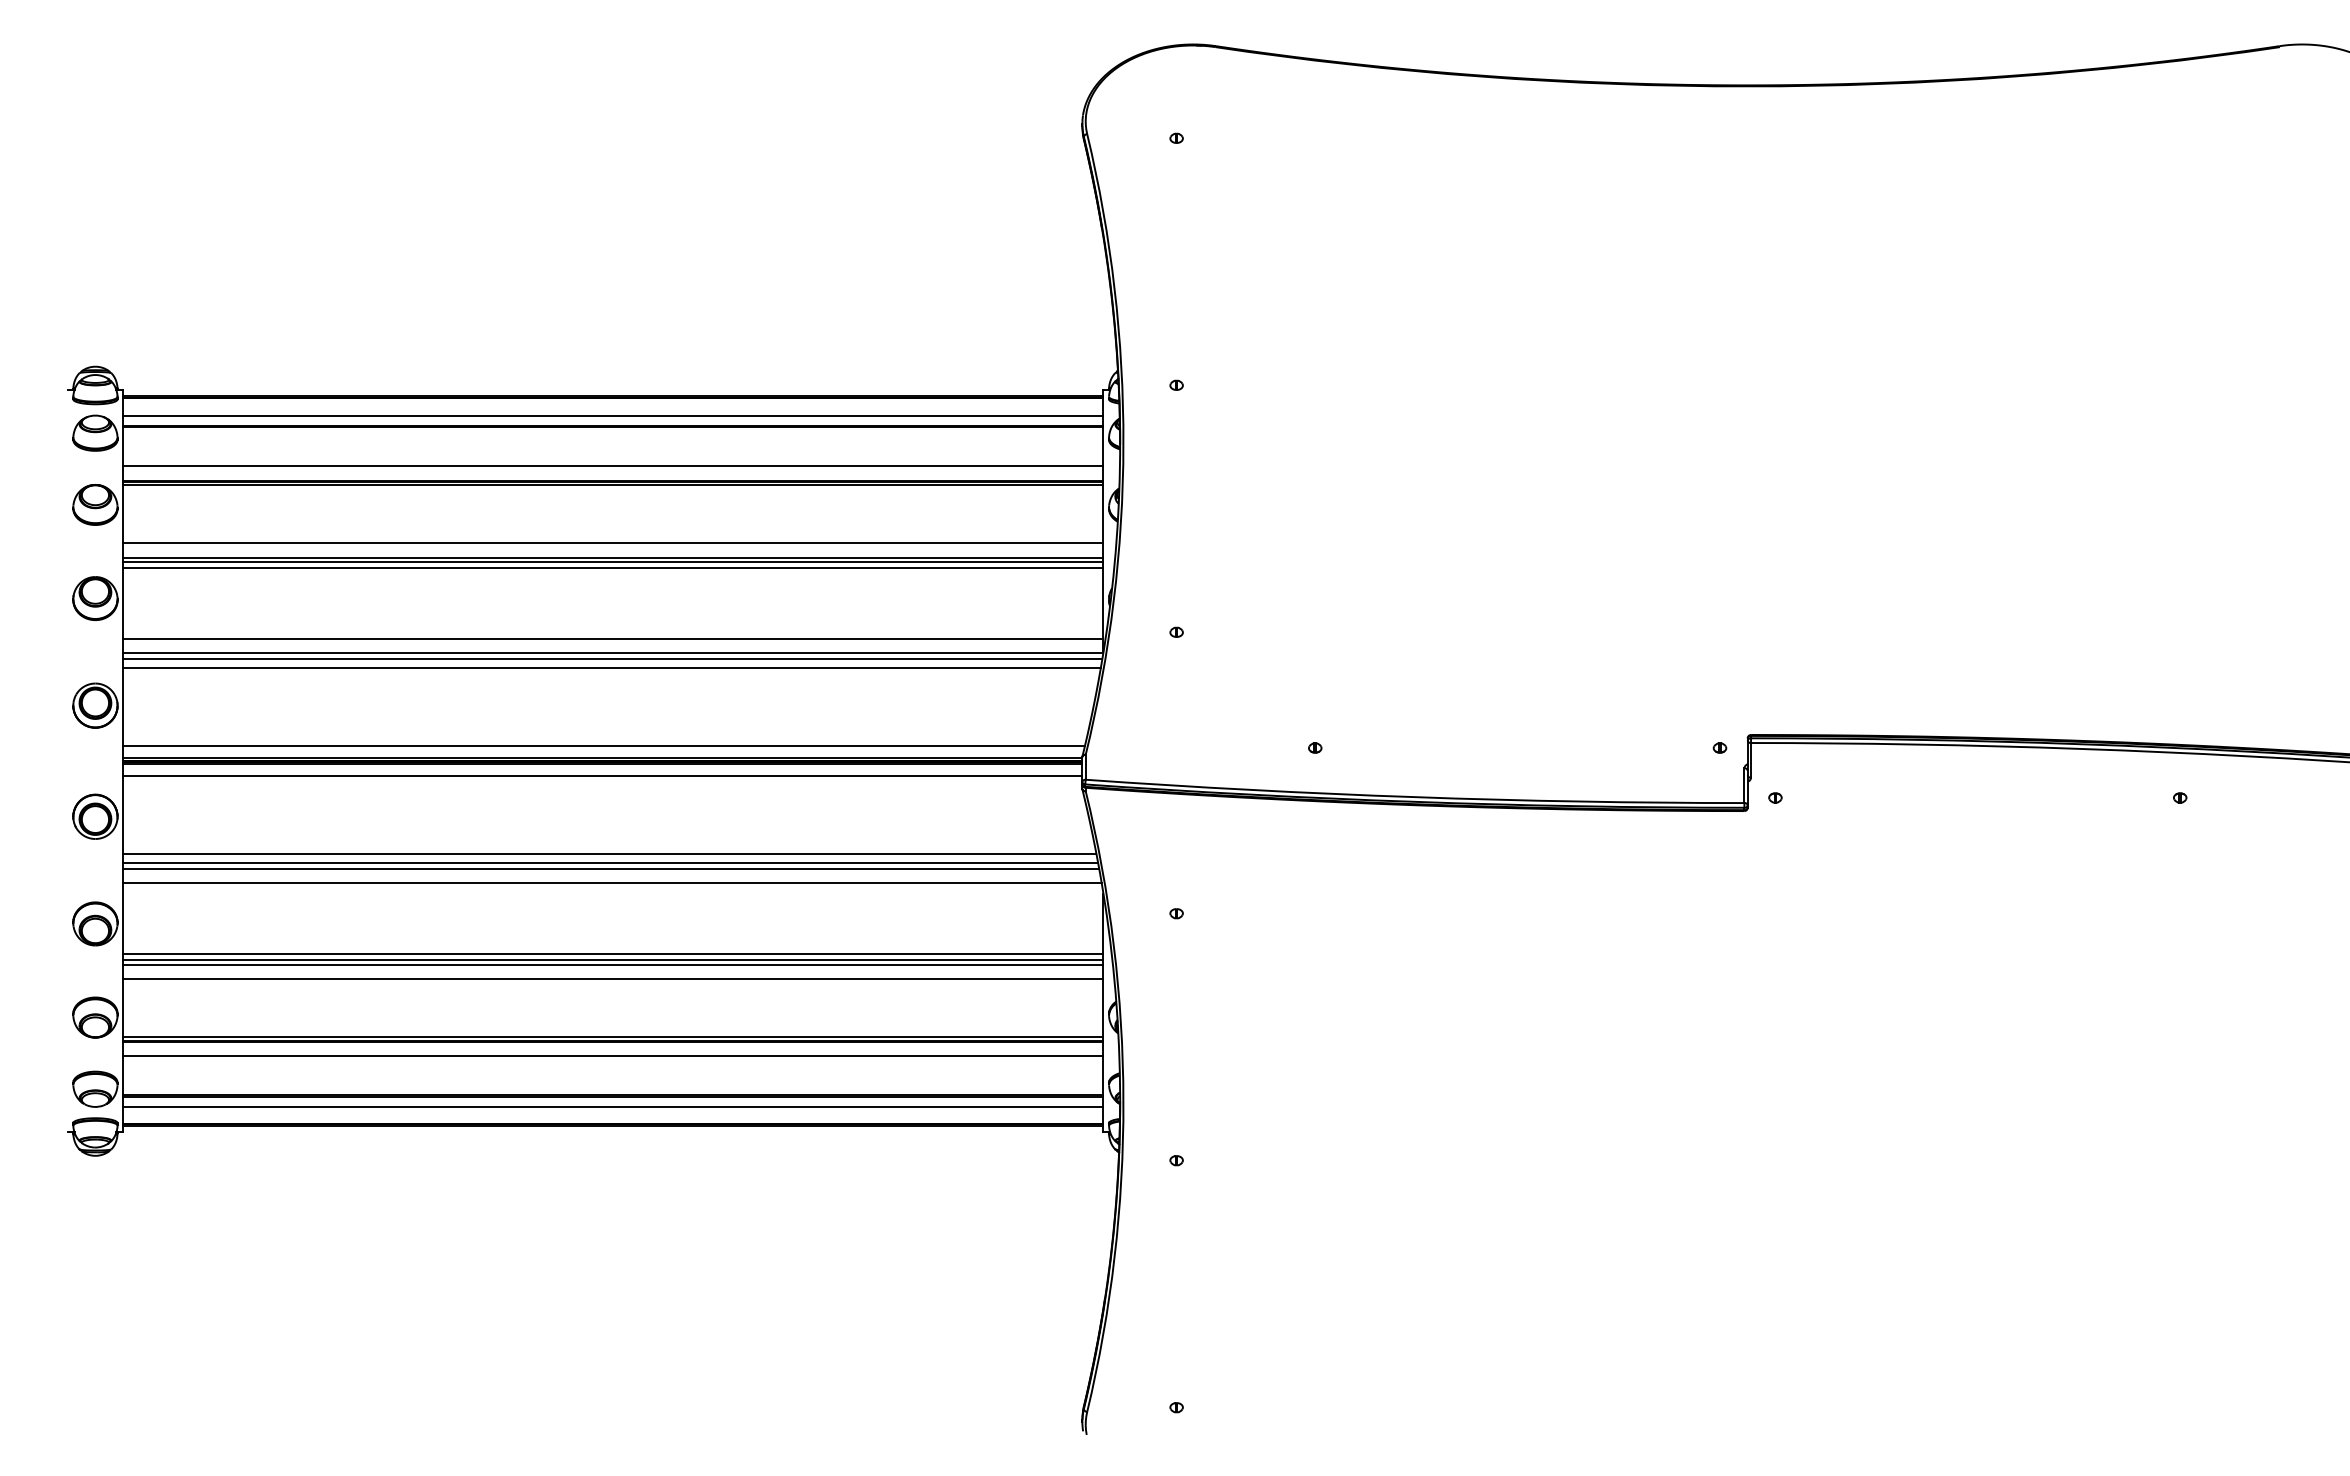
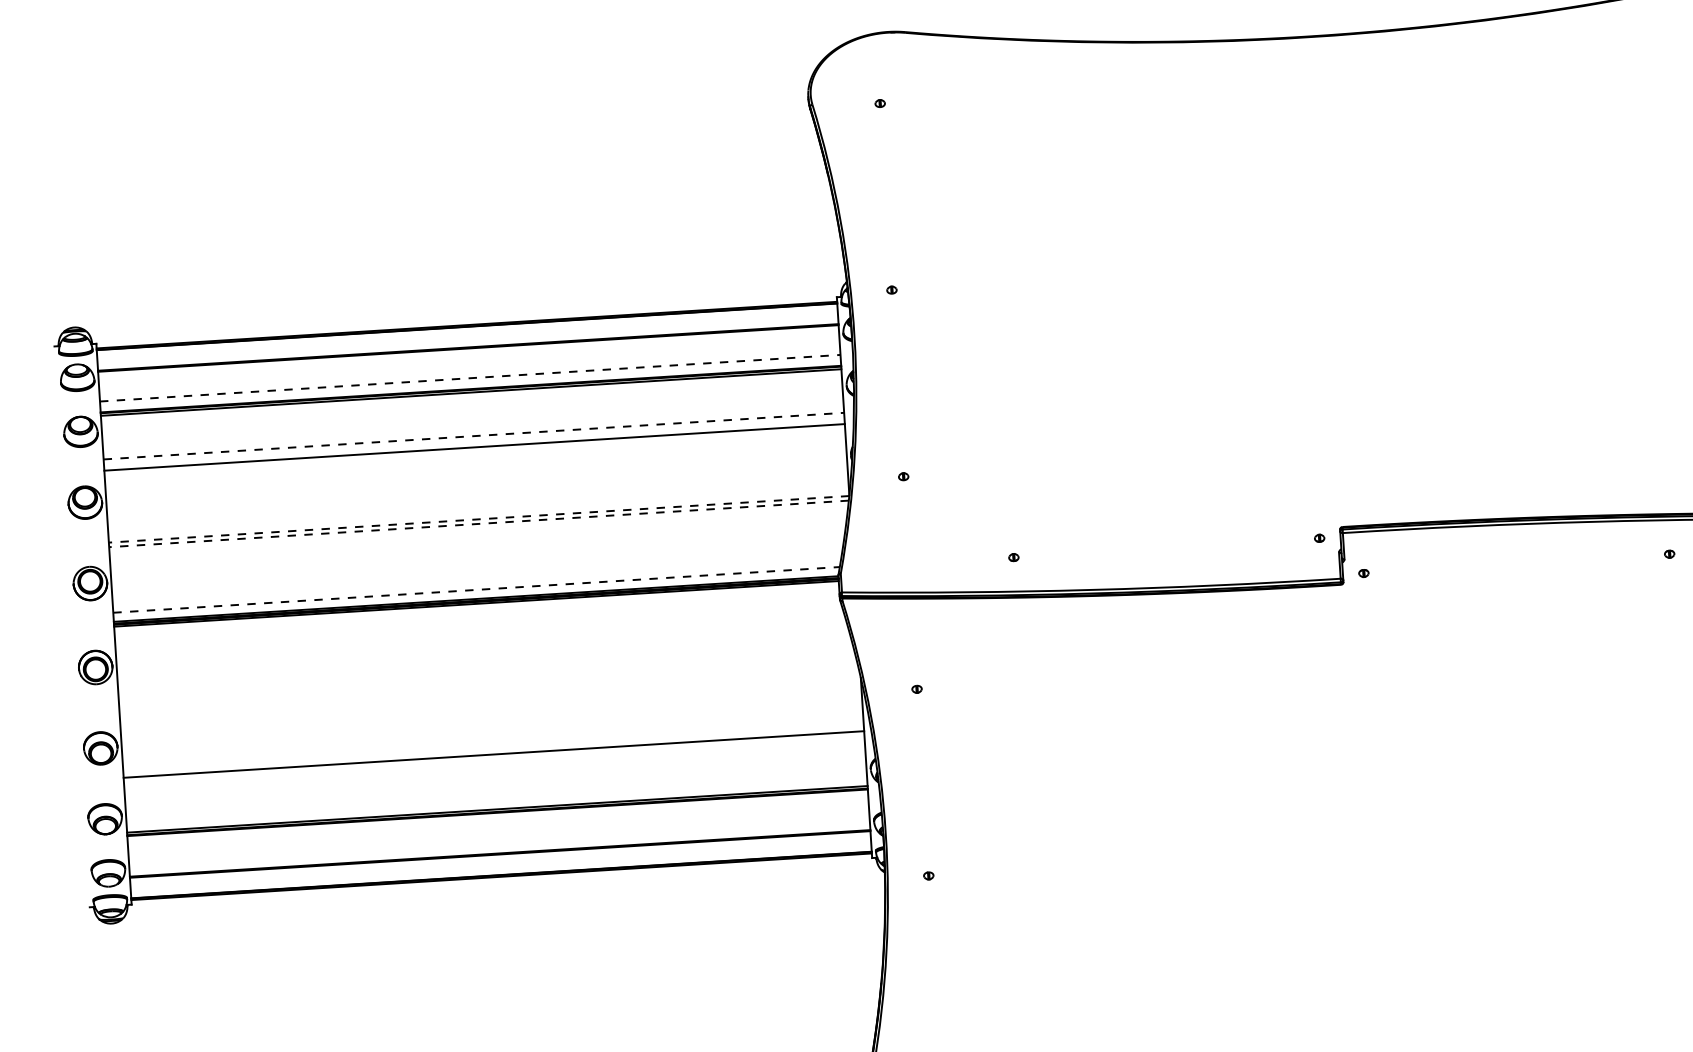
line: (613, 415) -> (467, 339), removed
line: (613, 466) -> (470, 378), solid -> dashed
line: (613, 543) -> (474, 436), solid -> dashed
line: (613, 562) -> (474, 450), removed
line: (613, 568) -> (475, 455), removed
line: (613, 639) -> (478, 508), removed
line: (612, 653) -> (478, 519), solid -> dashed
line: (612, 659) -> (478, 524), solid -> dashed
line: (611, 668) -> (478, 530), removed
line: (604, 746) -> (476, 590), solid -> dashed
line: (602, 776) -> (476, 612), removed
line: (609, 854) -> (485, 671), removed
line: (610, 863) -> (487, 678), removed
line: (611, 869) -> (488, 682), removed
line: (612, 883) -> (489, 693), removed
line: (613, 954) -> (493, 746), removed
line: (613, 960) -> (493, 751), removed
line: (613, 979) -> (494, 765), removed
line: (613, 1056) -> (498, 823), removed
line: (613, 1106) -> (500, 861), removed

